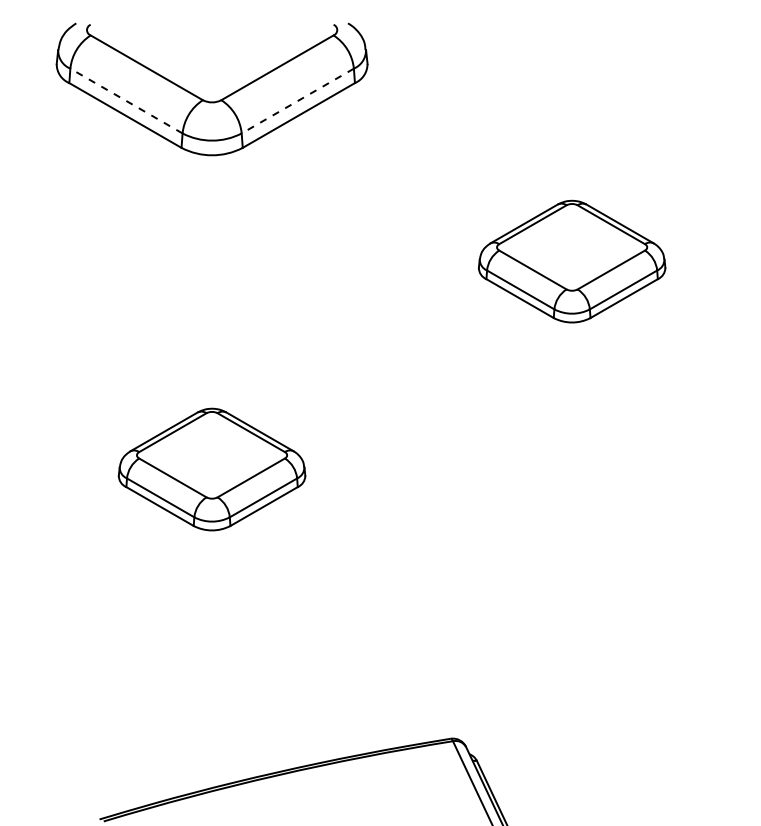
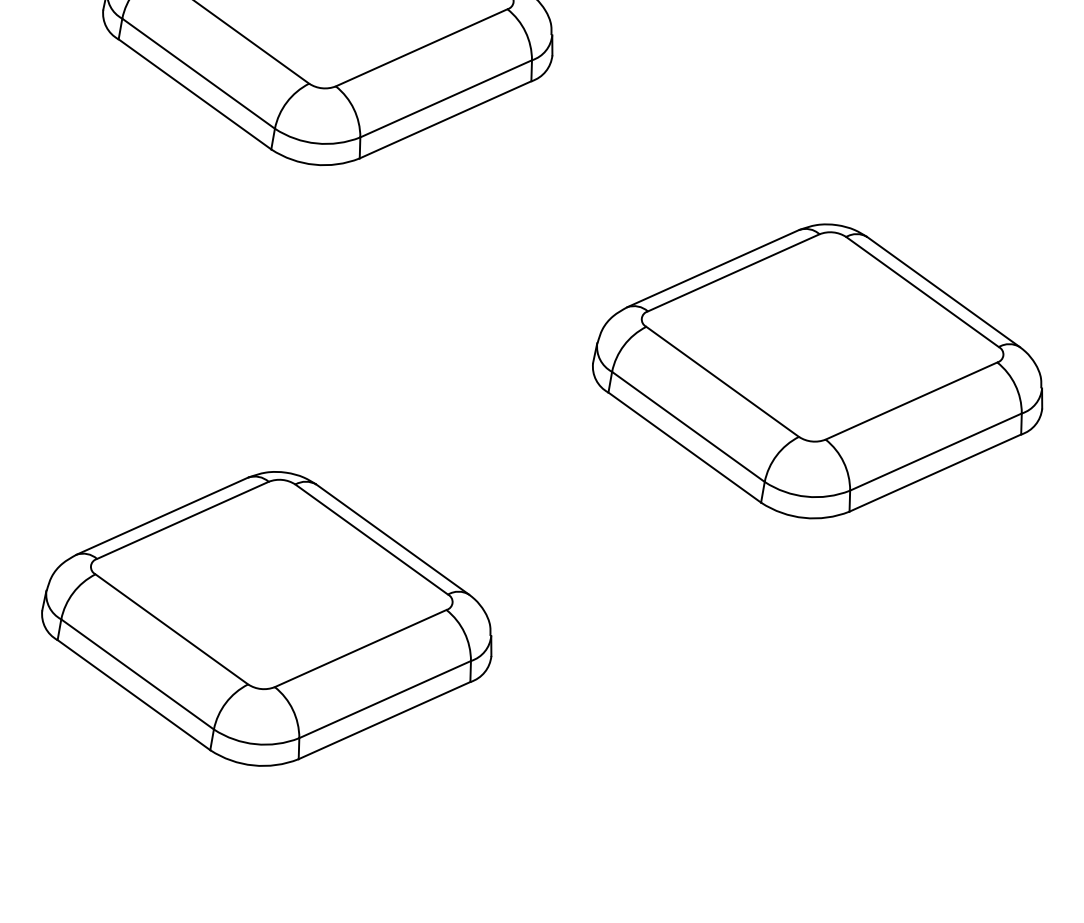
line: (126, 101) -> (198, 74), dashed -> solid
line: (297, 101) -> (445, 99), dashed -> solid
part: (571, 261) -> (818, 370), size x1.67
part: (211, 469) -> (267, 618), size x1.67

